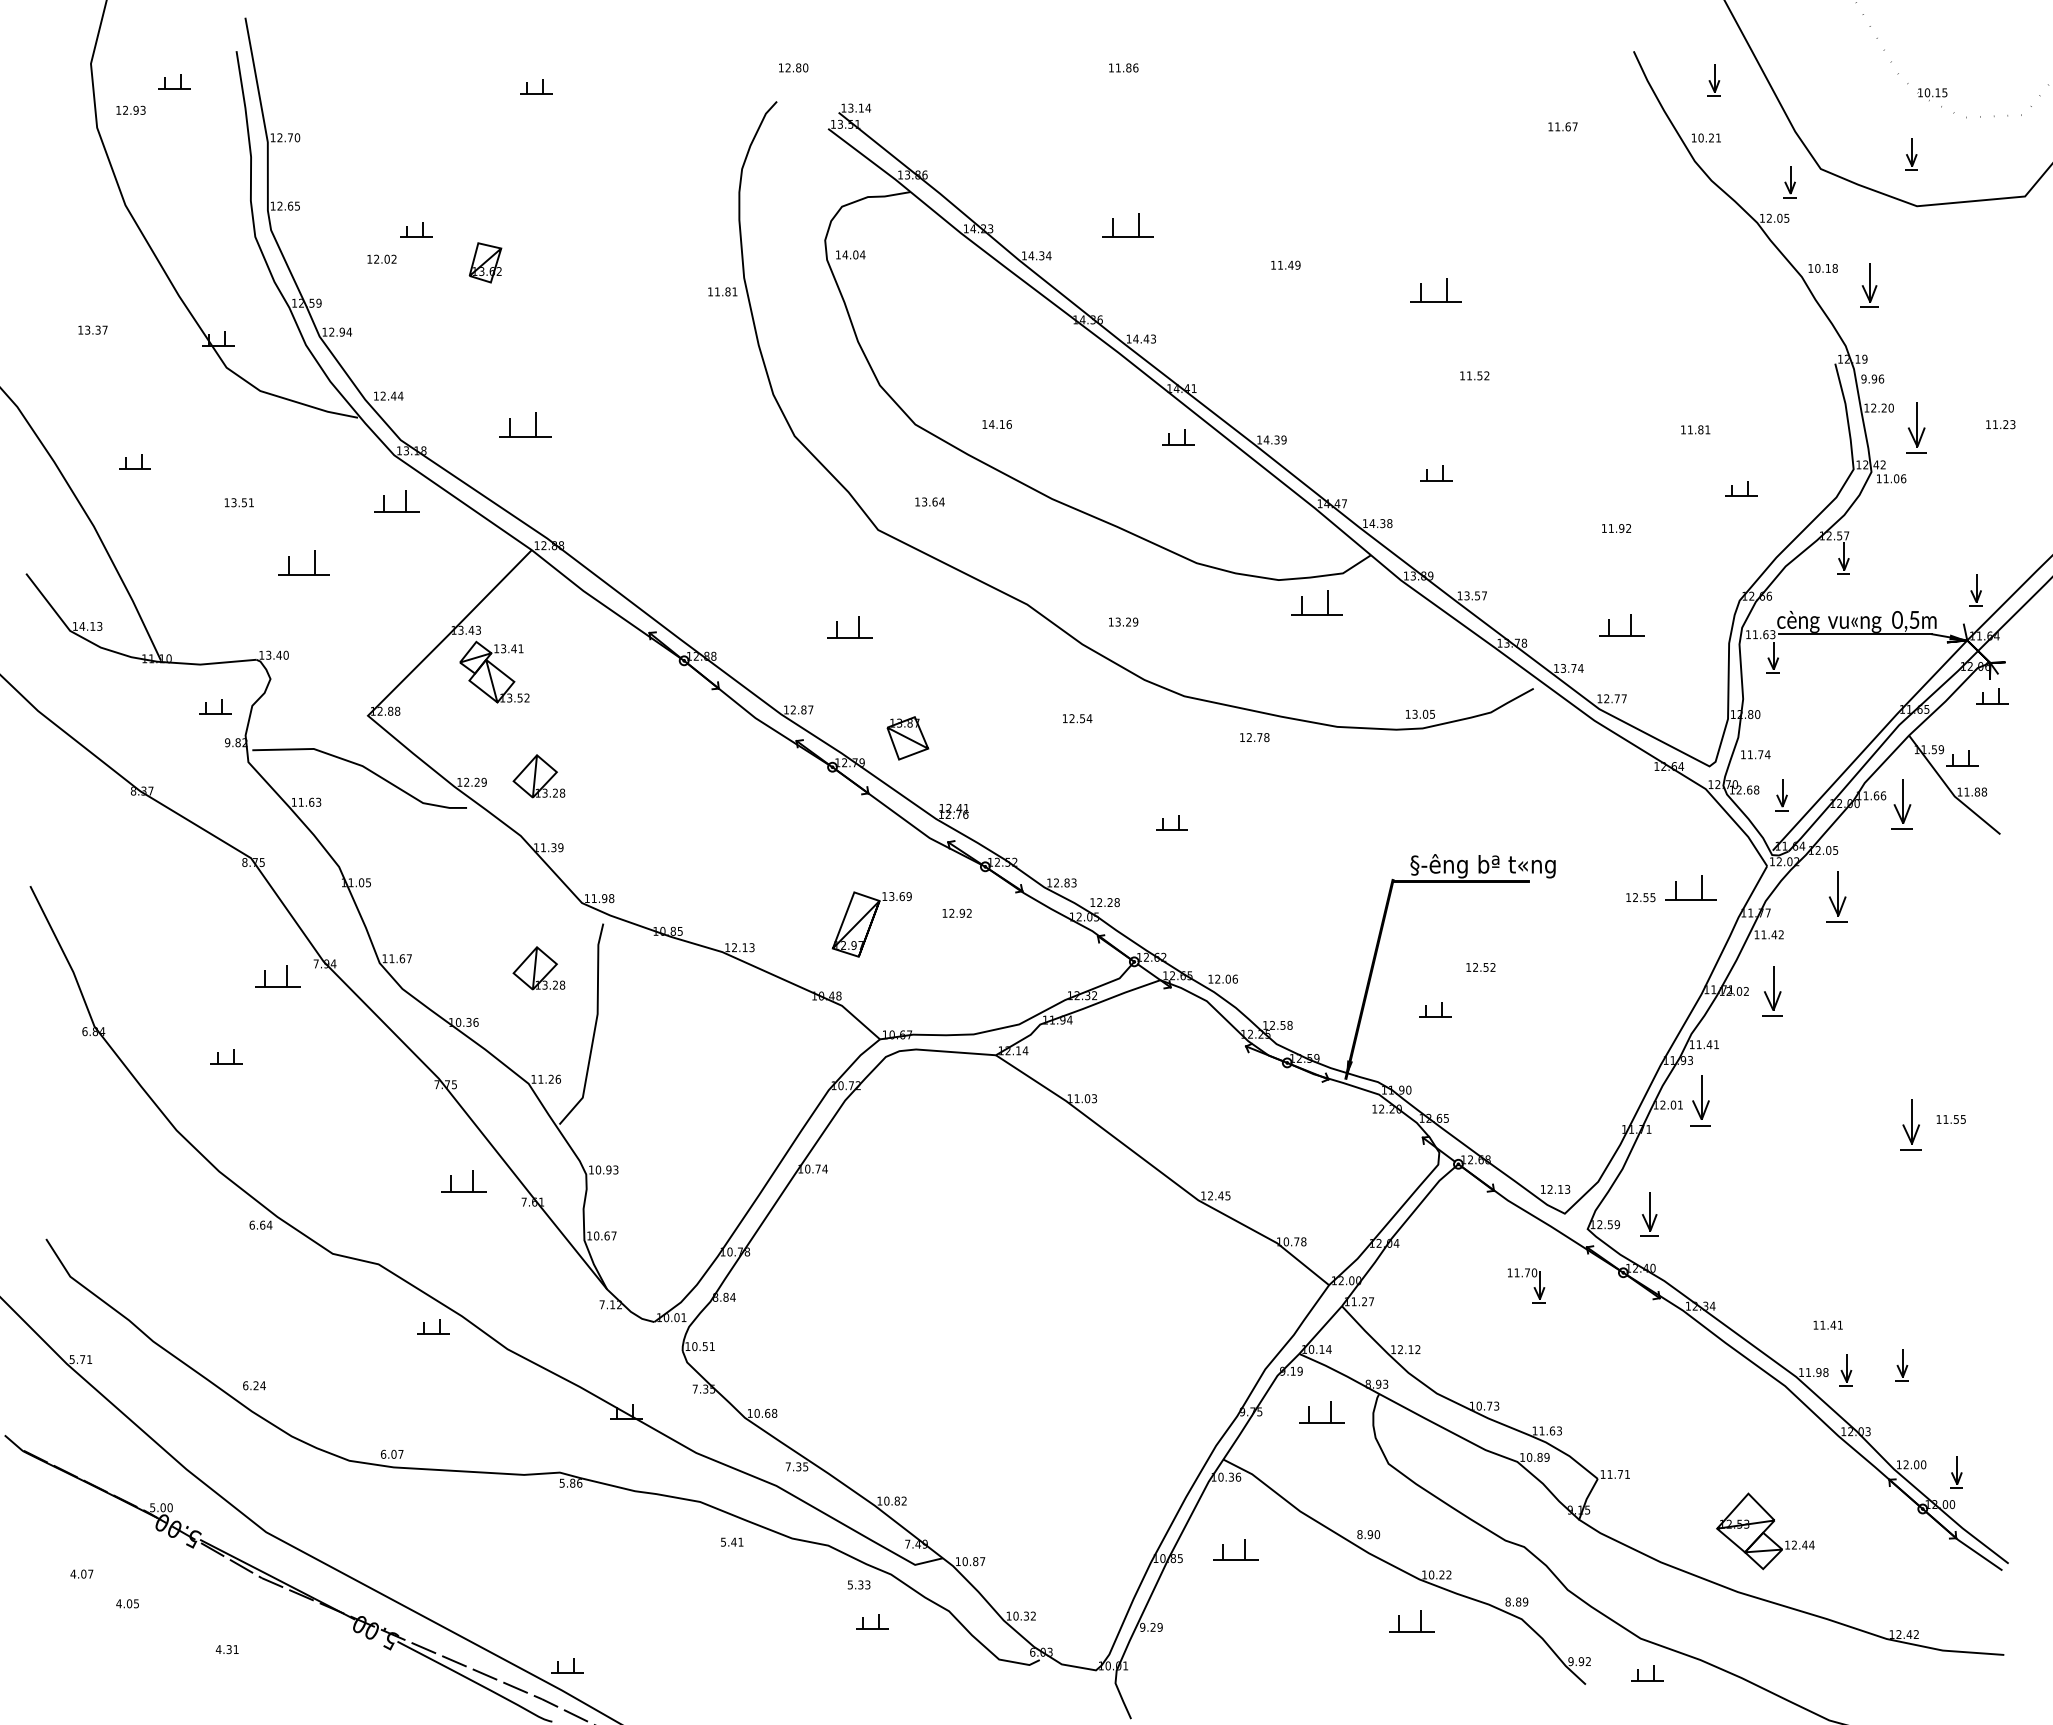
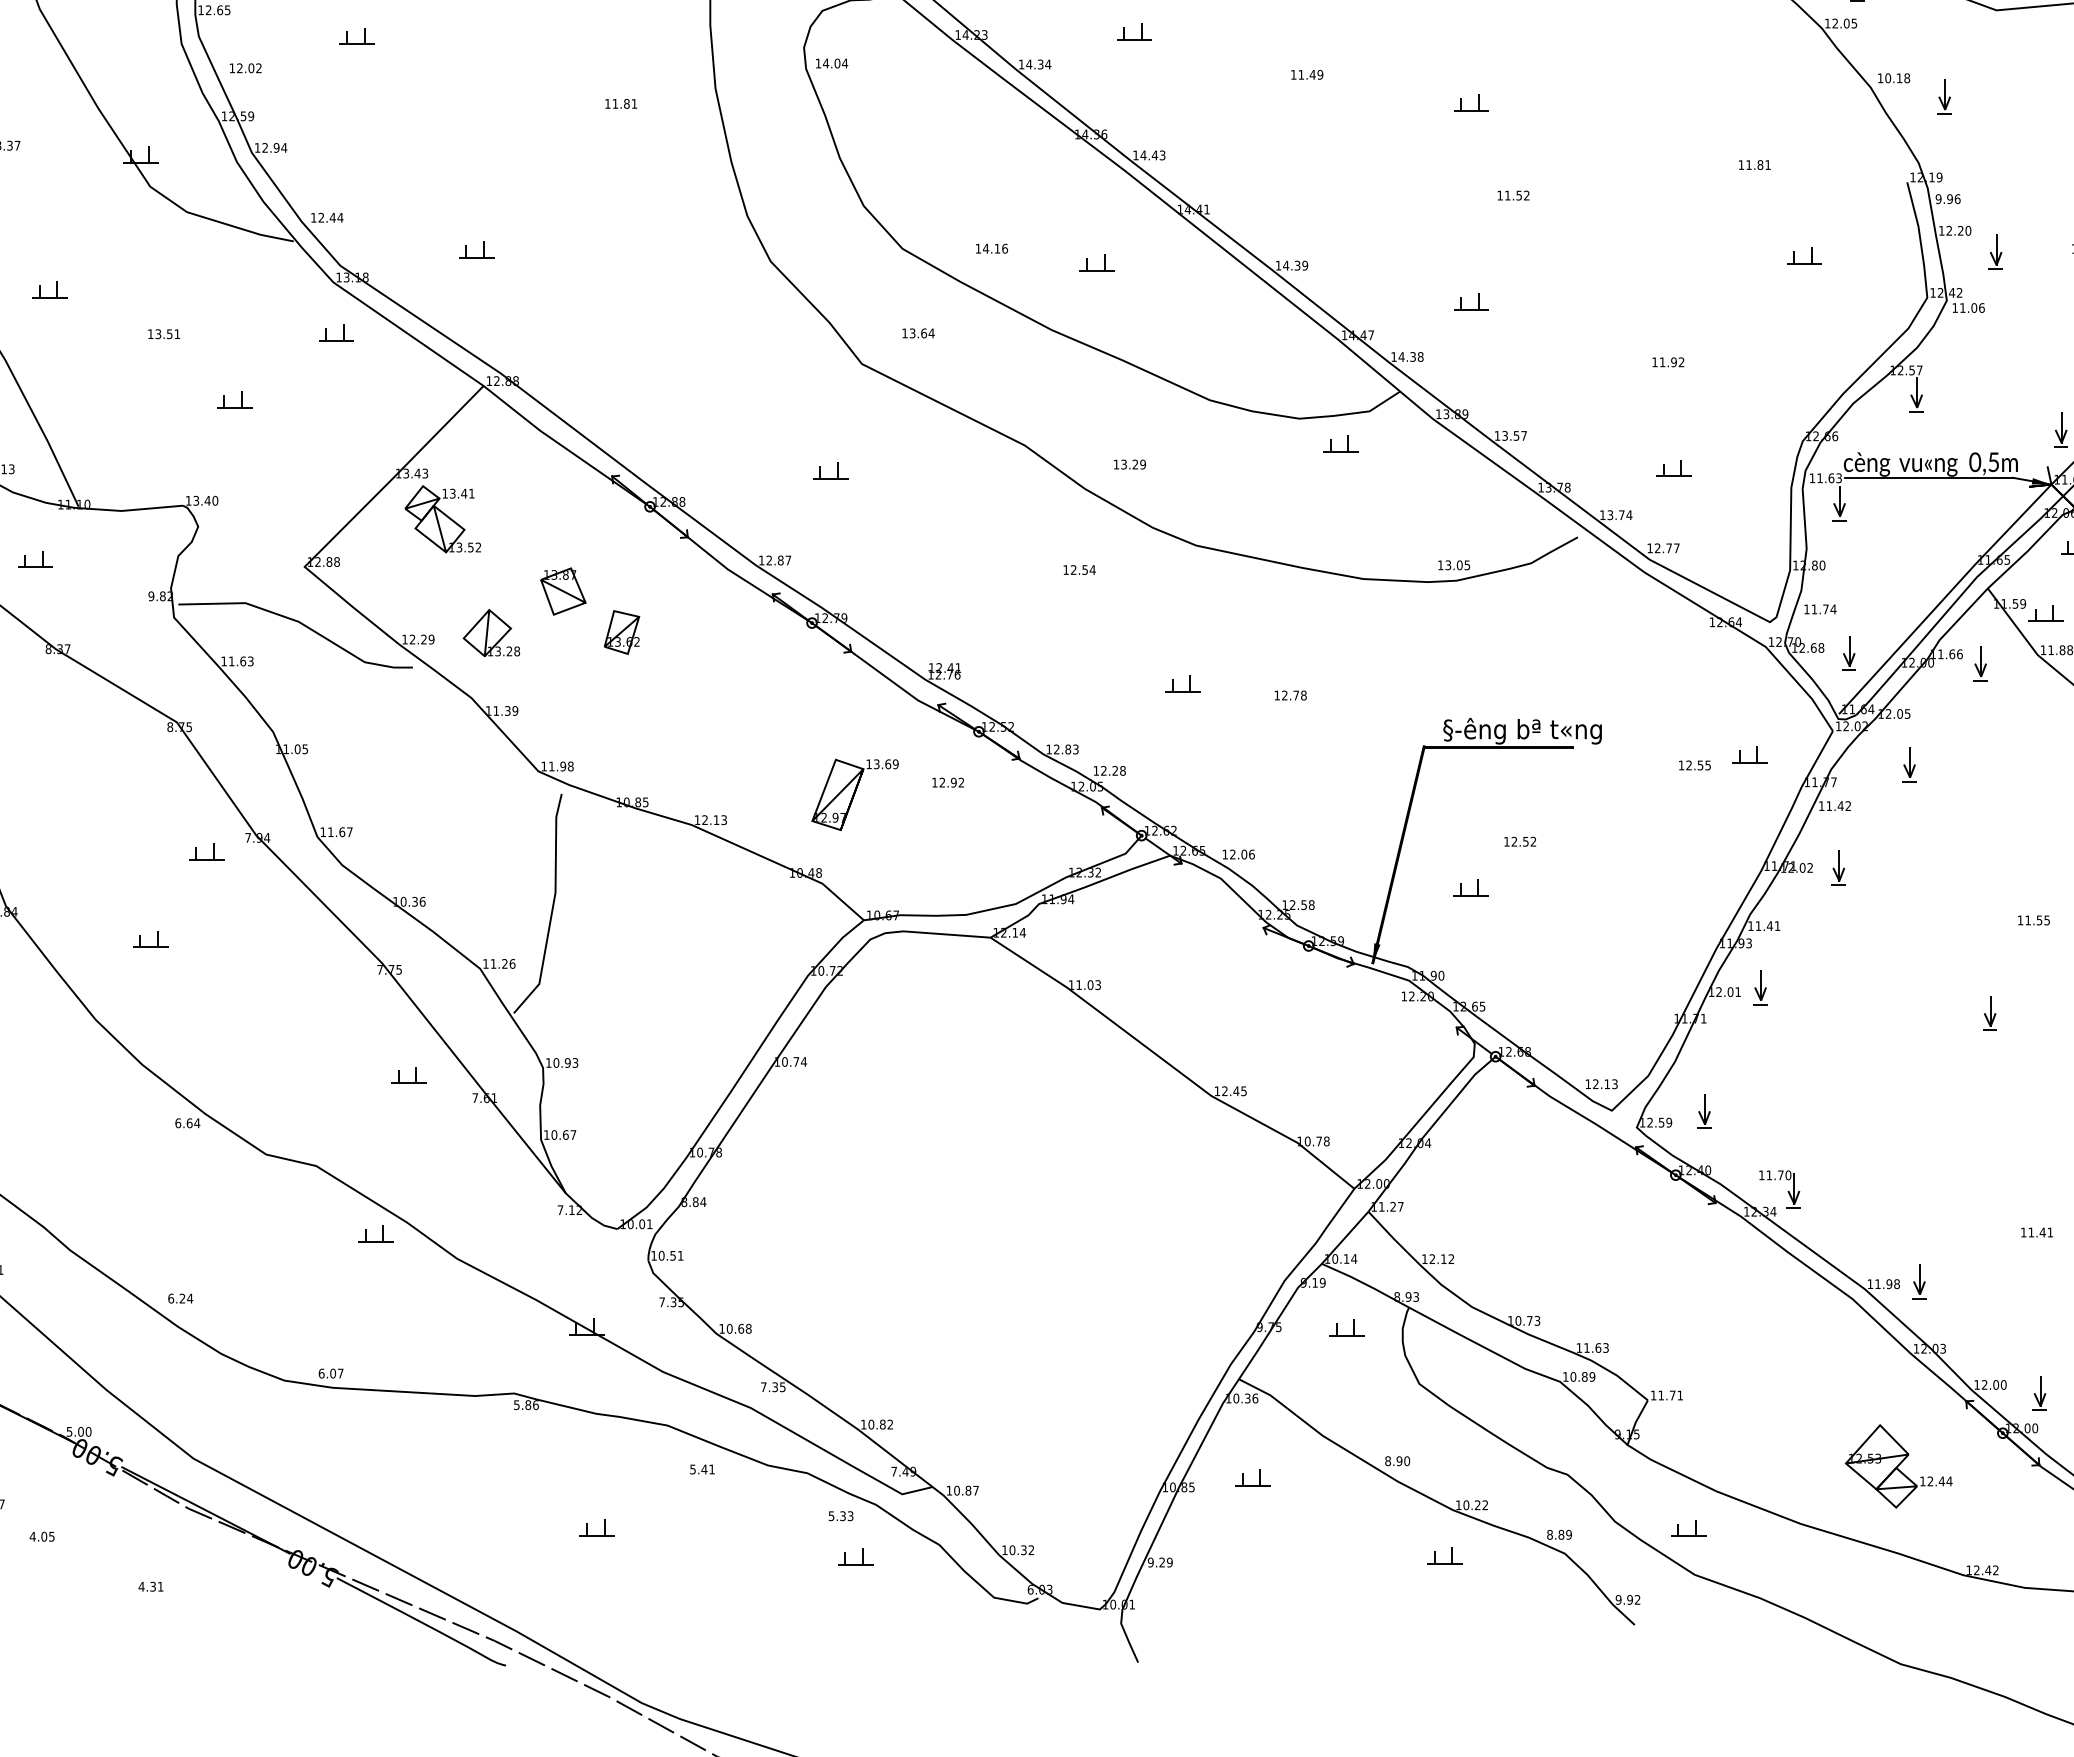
part: (1127, 225) -> (1134, 31), size x0.62
text: (381, 258) -> (245, 67), moved
part: (485, 262) -> (621, 632), moved
part: (1869, 285) -> (1944, 96), size x0.71
part: (1436, 290) -> (1471, 102), size x0.62
text: (722, 291) -> (620, 103), moved
part: (525, 425) -> (476, 249), size x0.62
part: (1916, 427) -> (1995, 252), size x0.62
text: (1695, 429) -> (1754, 164), moved
part: (1178, 437) -> (1097, 262), moved
part: (1741, 488) -> (1804, 255), moved
part: (397, 501) -> (336, 332), size x0.71
part: (303, 562) -> (234, 399), size x0.62
part: (1316, 603) -> (1340, 444), size x0.62
part: (1621, 625) -> (1673, 468), size x0.71
part: (849, 627) -> (830, 470), size x0.71
part: (215, 706) -> (35, 558), moved
text: (1254, 737) -> (1290, 695), moved
part: (907, 738) -> (563, 591), moved
part: (1902, 804) -> (1980, 663), size x0.62
part: (1691, 887) -> (1750, 754), size x0.62
part: (1836, 896) -> (1908, 764), size x0.62
part: (538, 968) -> (490, 842), removed
part: (278, 976) -> (206, 851), size x0.71
part: (1772, 991) -> (1838, 868), size x0.62
part: (1700, 1101) -> (1760, 988), size x0.62
text: (1950, 1119) -> (2033, 920), moved
part: (1910, 1124) -> (1989, 1013), size x0.62
part: (463, 1181) -> (409, 1075), size x0.71
part: (1649, 1214) -> (1704, 1111), size x0.71
part: (1533, 1287) -> (1787, 1191), moved
text: (1827, 1324) -> (2036, 1231), moved
part: (1901, 1365) -> (1979, 1276), removed
part: (1322, 1412) -> (1347, 1327), size x0.71
part: (1765, 1531) -> (1898, 1466), moved
part: (1236, 1549) -> (1253, 1477), size x0.71
part: (1412, 1621) -> (1445, 1556), size x0.71
part: (567, 1665) -> (596, 1527), moved
part: (1647, 1673) -> (1689, 1528), moved

